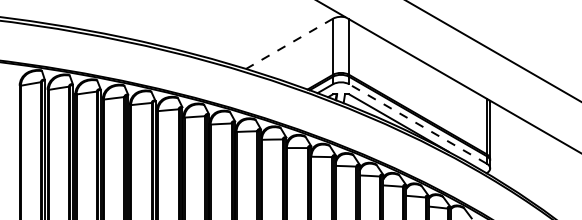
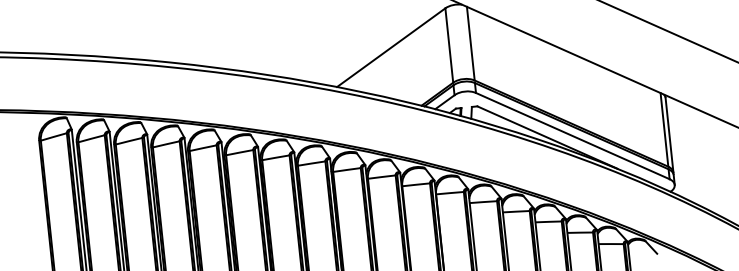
line: (289, 44) -> (391, 48), dashed -> solid
line: (417, 123) -> (572, 135), dashed -> solid

